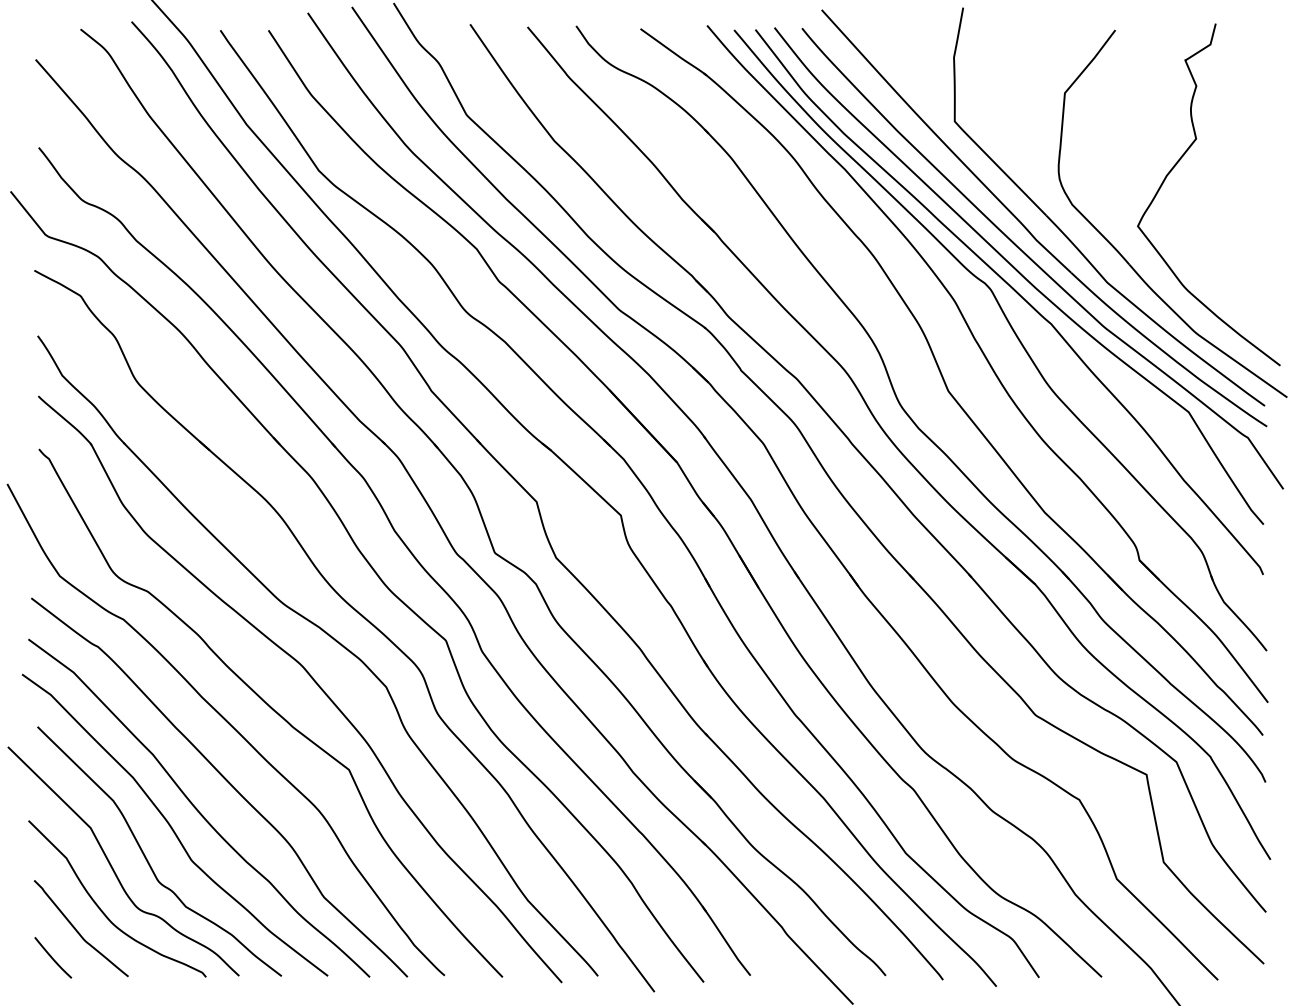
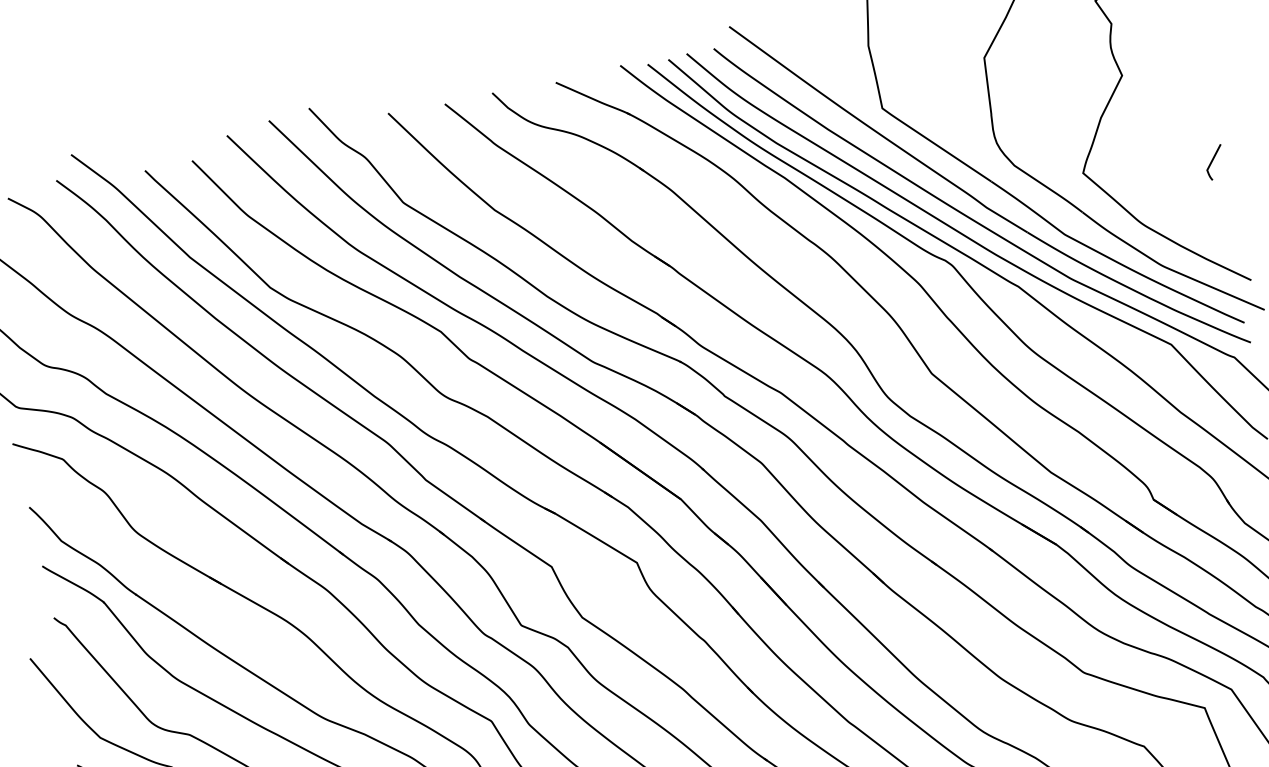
curve: (1267, 241) -> (1213, 161), added

